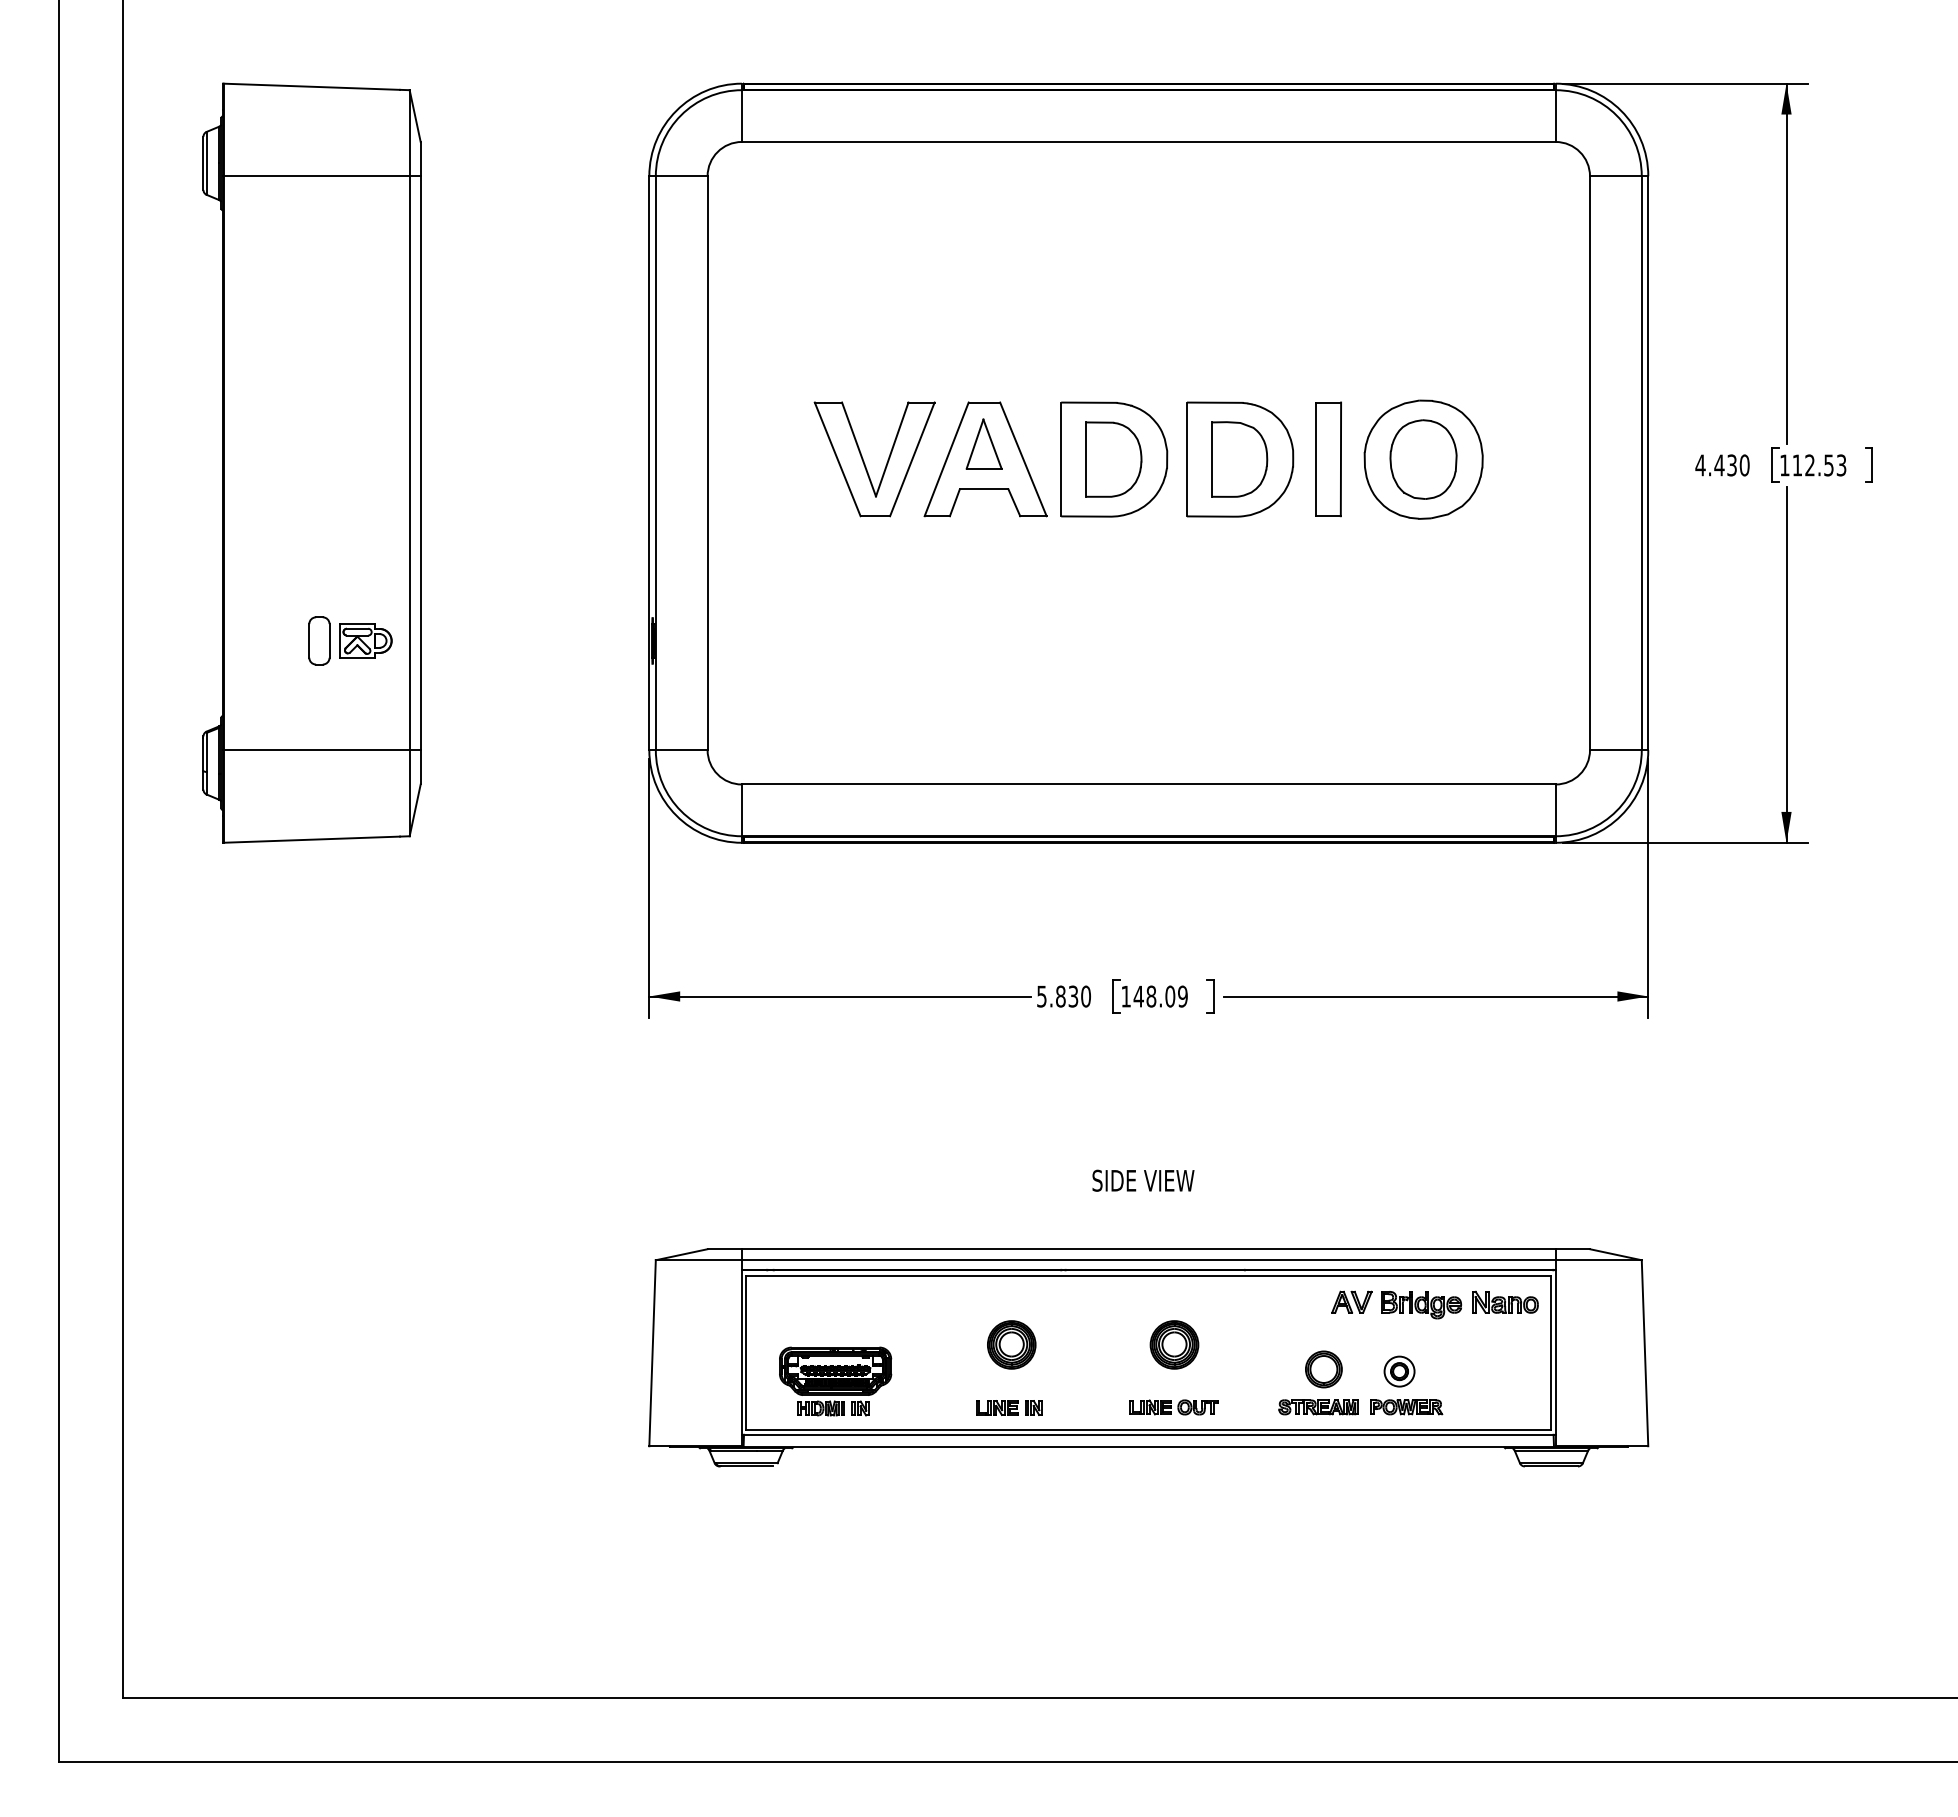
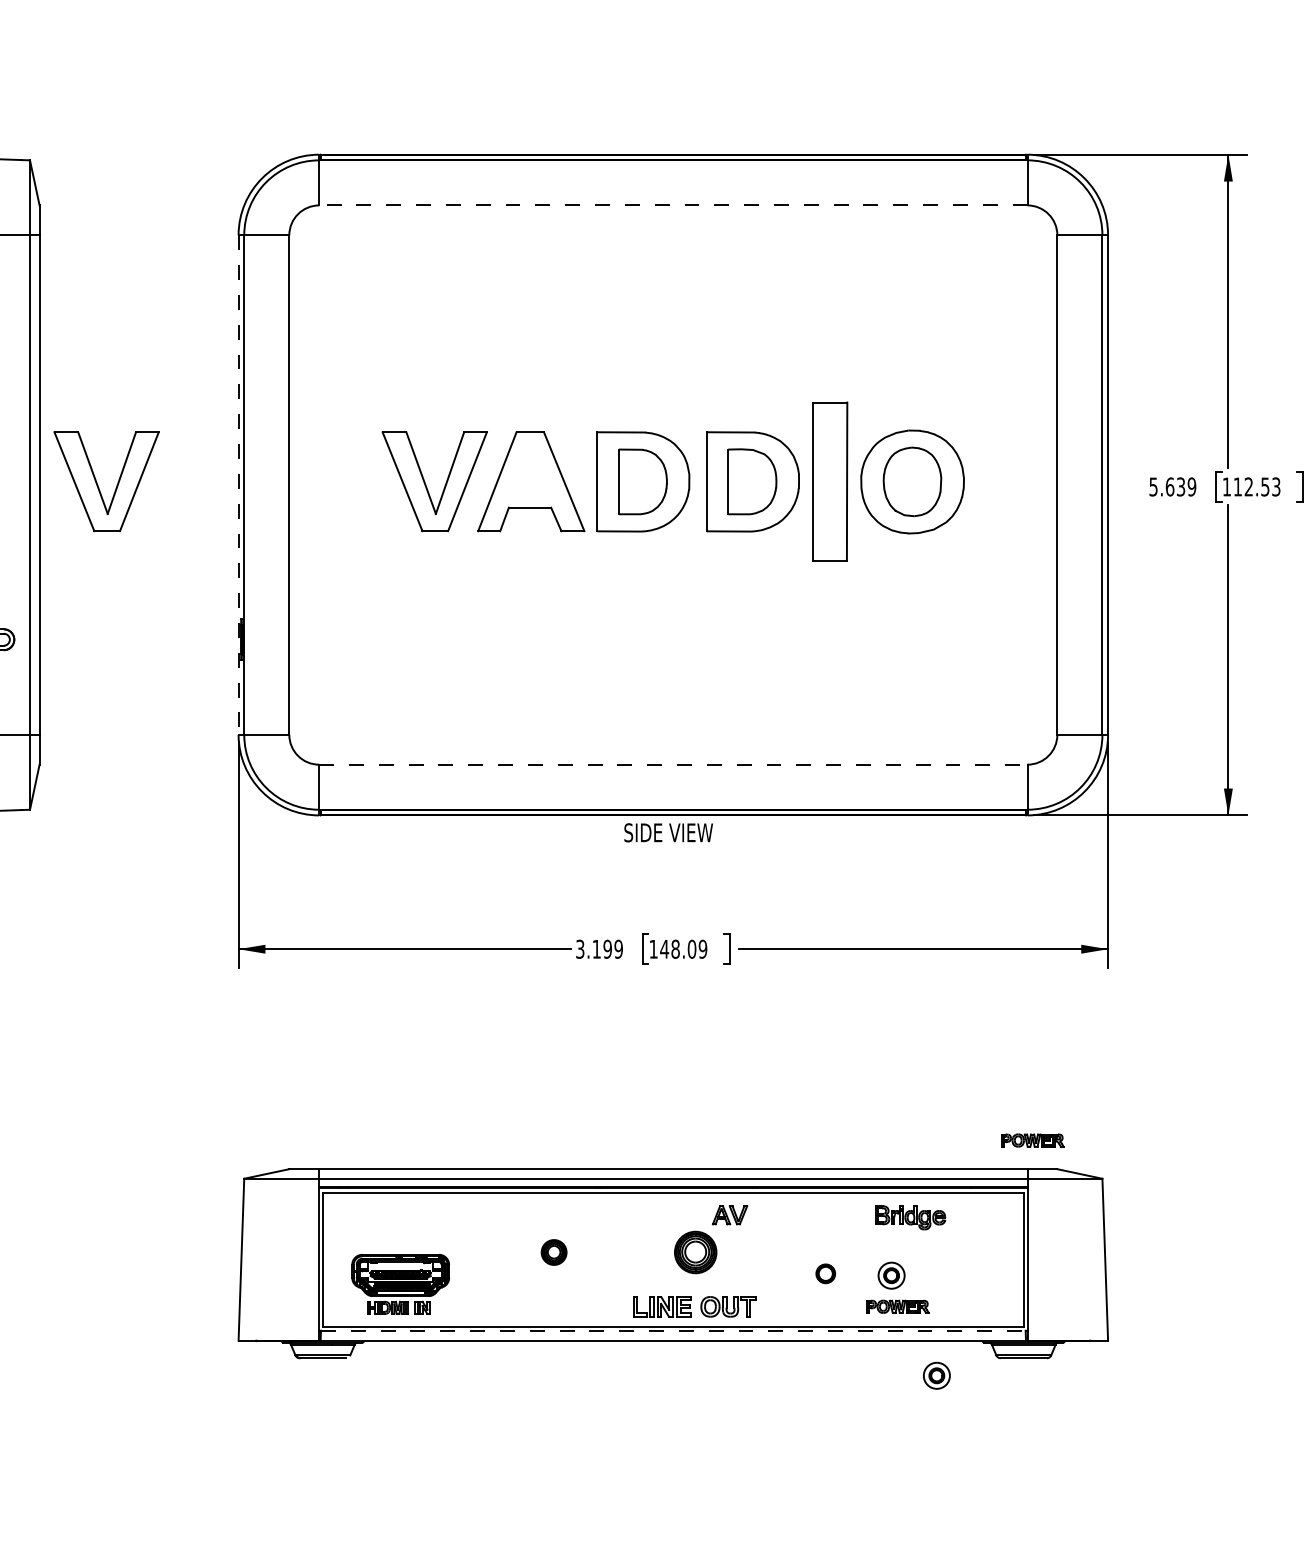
line: (1148, 141) -> (673, 205), solid -> dashed
part: (983, 443) -> (529, 467), removed
part: (1328, 459) -> (829, 481), size x1.6
part: (488, 463) -> (98, 485), added
line: (649, 463) -> (238, 485), solid -> dashed
text: (1722, 465) -> (1172, 487), 4.430 -> 5.639
line: (1148, 784) -> (673, 764), solid -> dashed
text: (1063, 996) -> (599, 949), 5.830 -> 3.199
text: (1143, 1180) -> (668, 832), moved
part: (1561, 1216) -> (1032, 1140), added
part: (1351, 1301) -> (729, 1214), moved
part: (1505, 1301) -> (983, 1214), removed
part: (1011, 1344) -> (553, 1252), size x0.6
part: (1323, 1369) -> (825, 1273), size x0.6
part: (1009, 1407) -> (552, 1306), removed
part: (1173, 1407) -> (694, 1306), size x1.6
part: (1318, 1407) -> (821, 1306), removed
line: (1148, 1434) -> (673, 1330), solid -> dashed
part: (1451, 1486) -> (936, 1375), added

